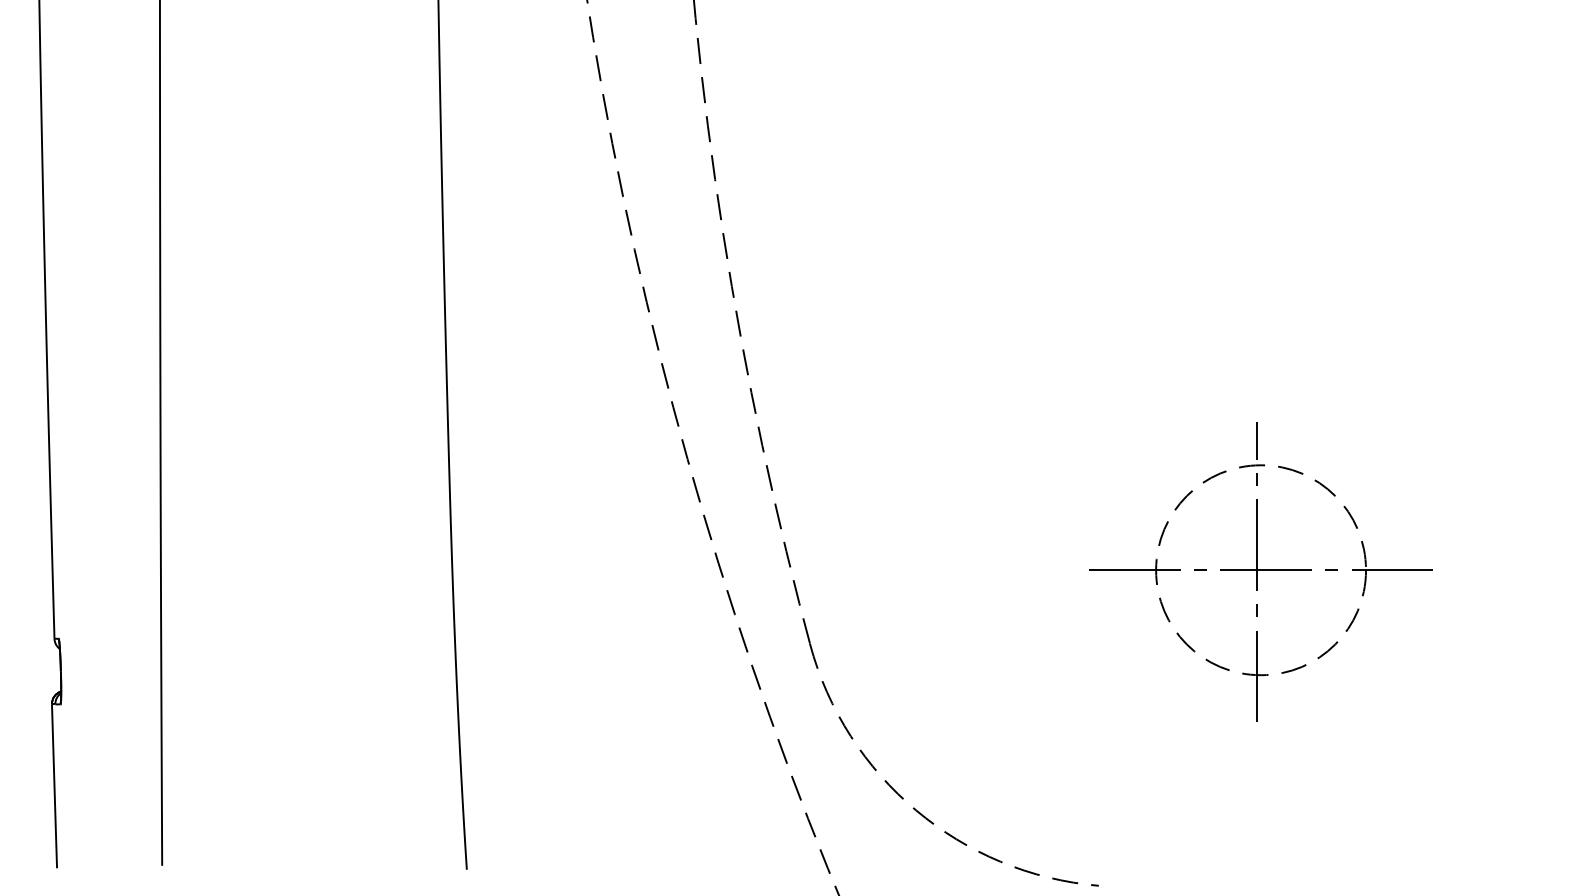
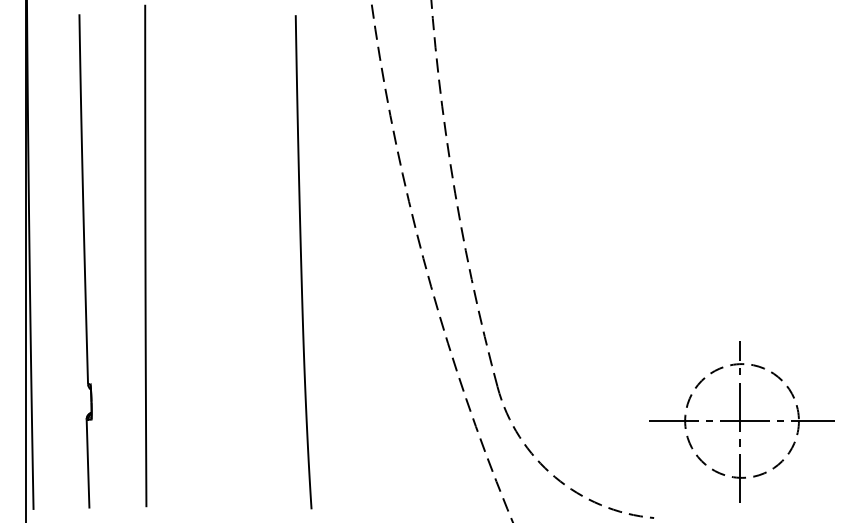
part: (1260, 571) -> (741, 421), moved

